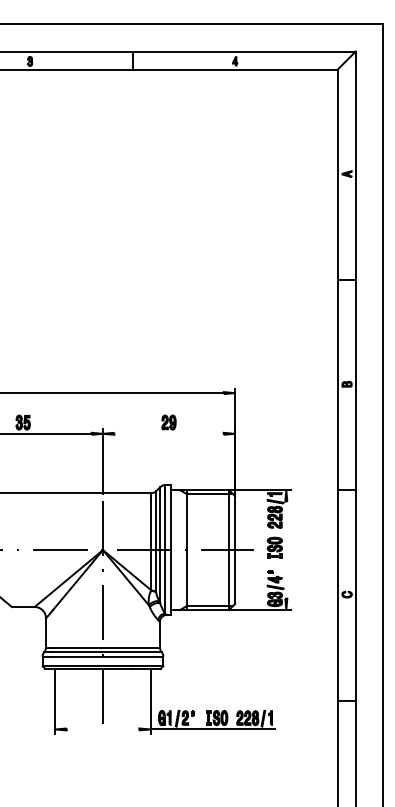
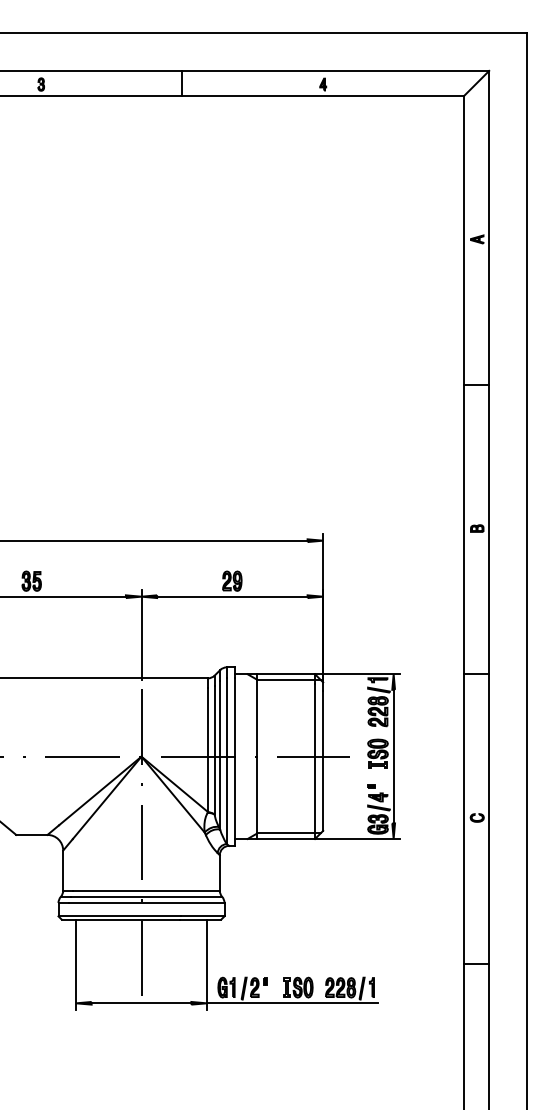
line: (168, 433) -> (231, 596), added
line: (286, 549) -> (393, 755), added
line: (102, 729) -> (140, 1003), added

